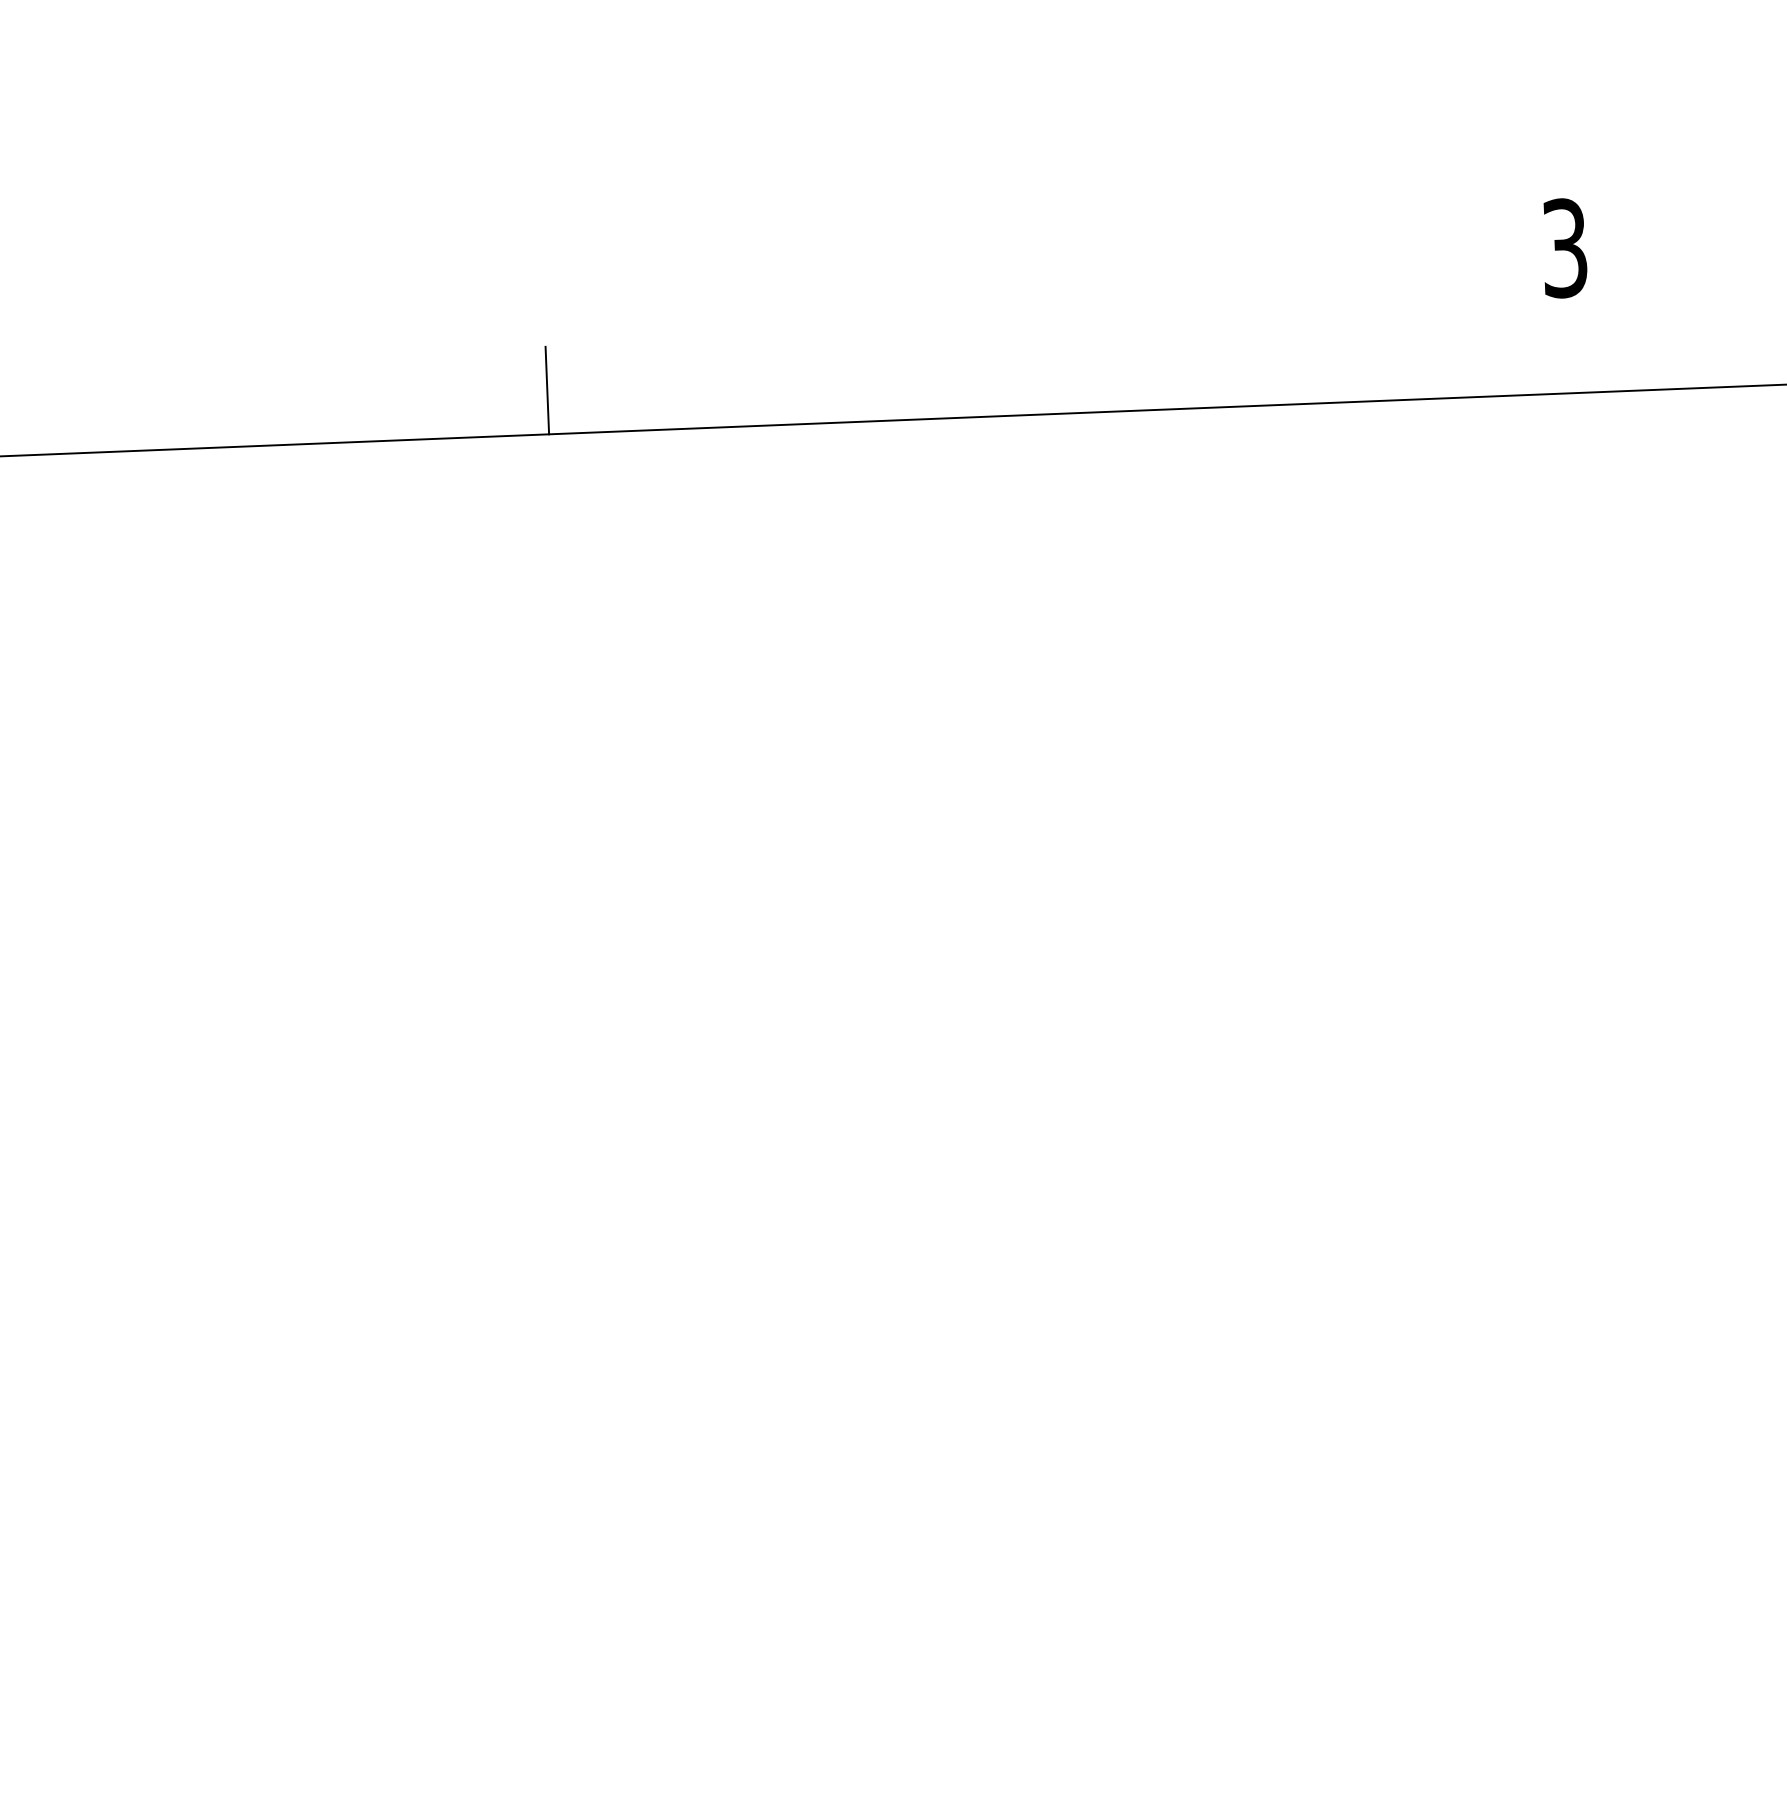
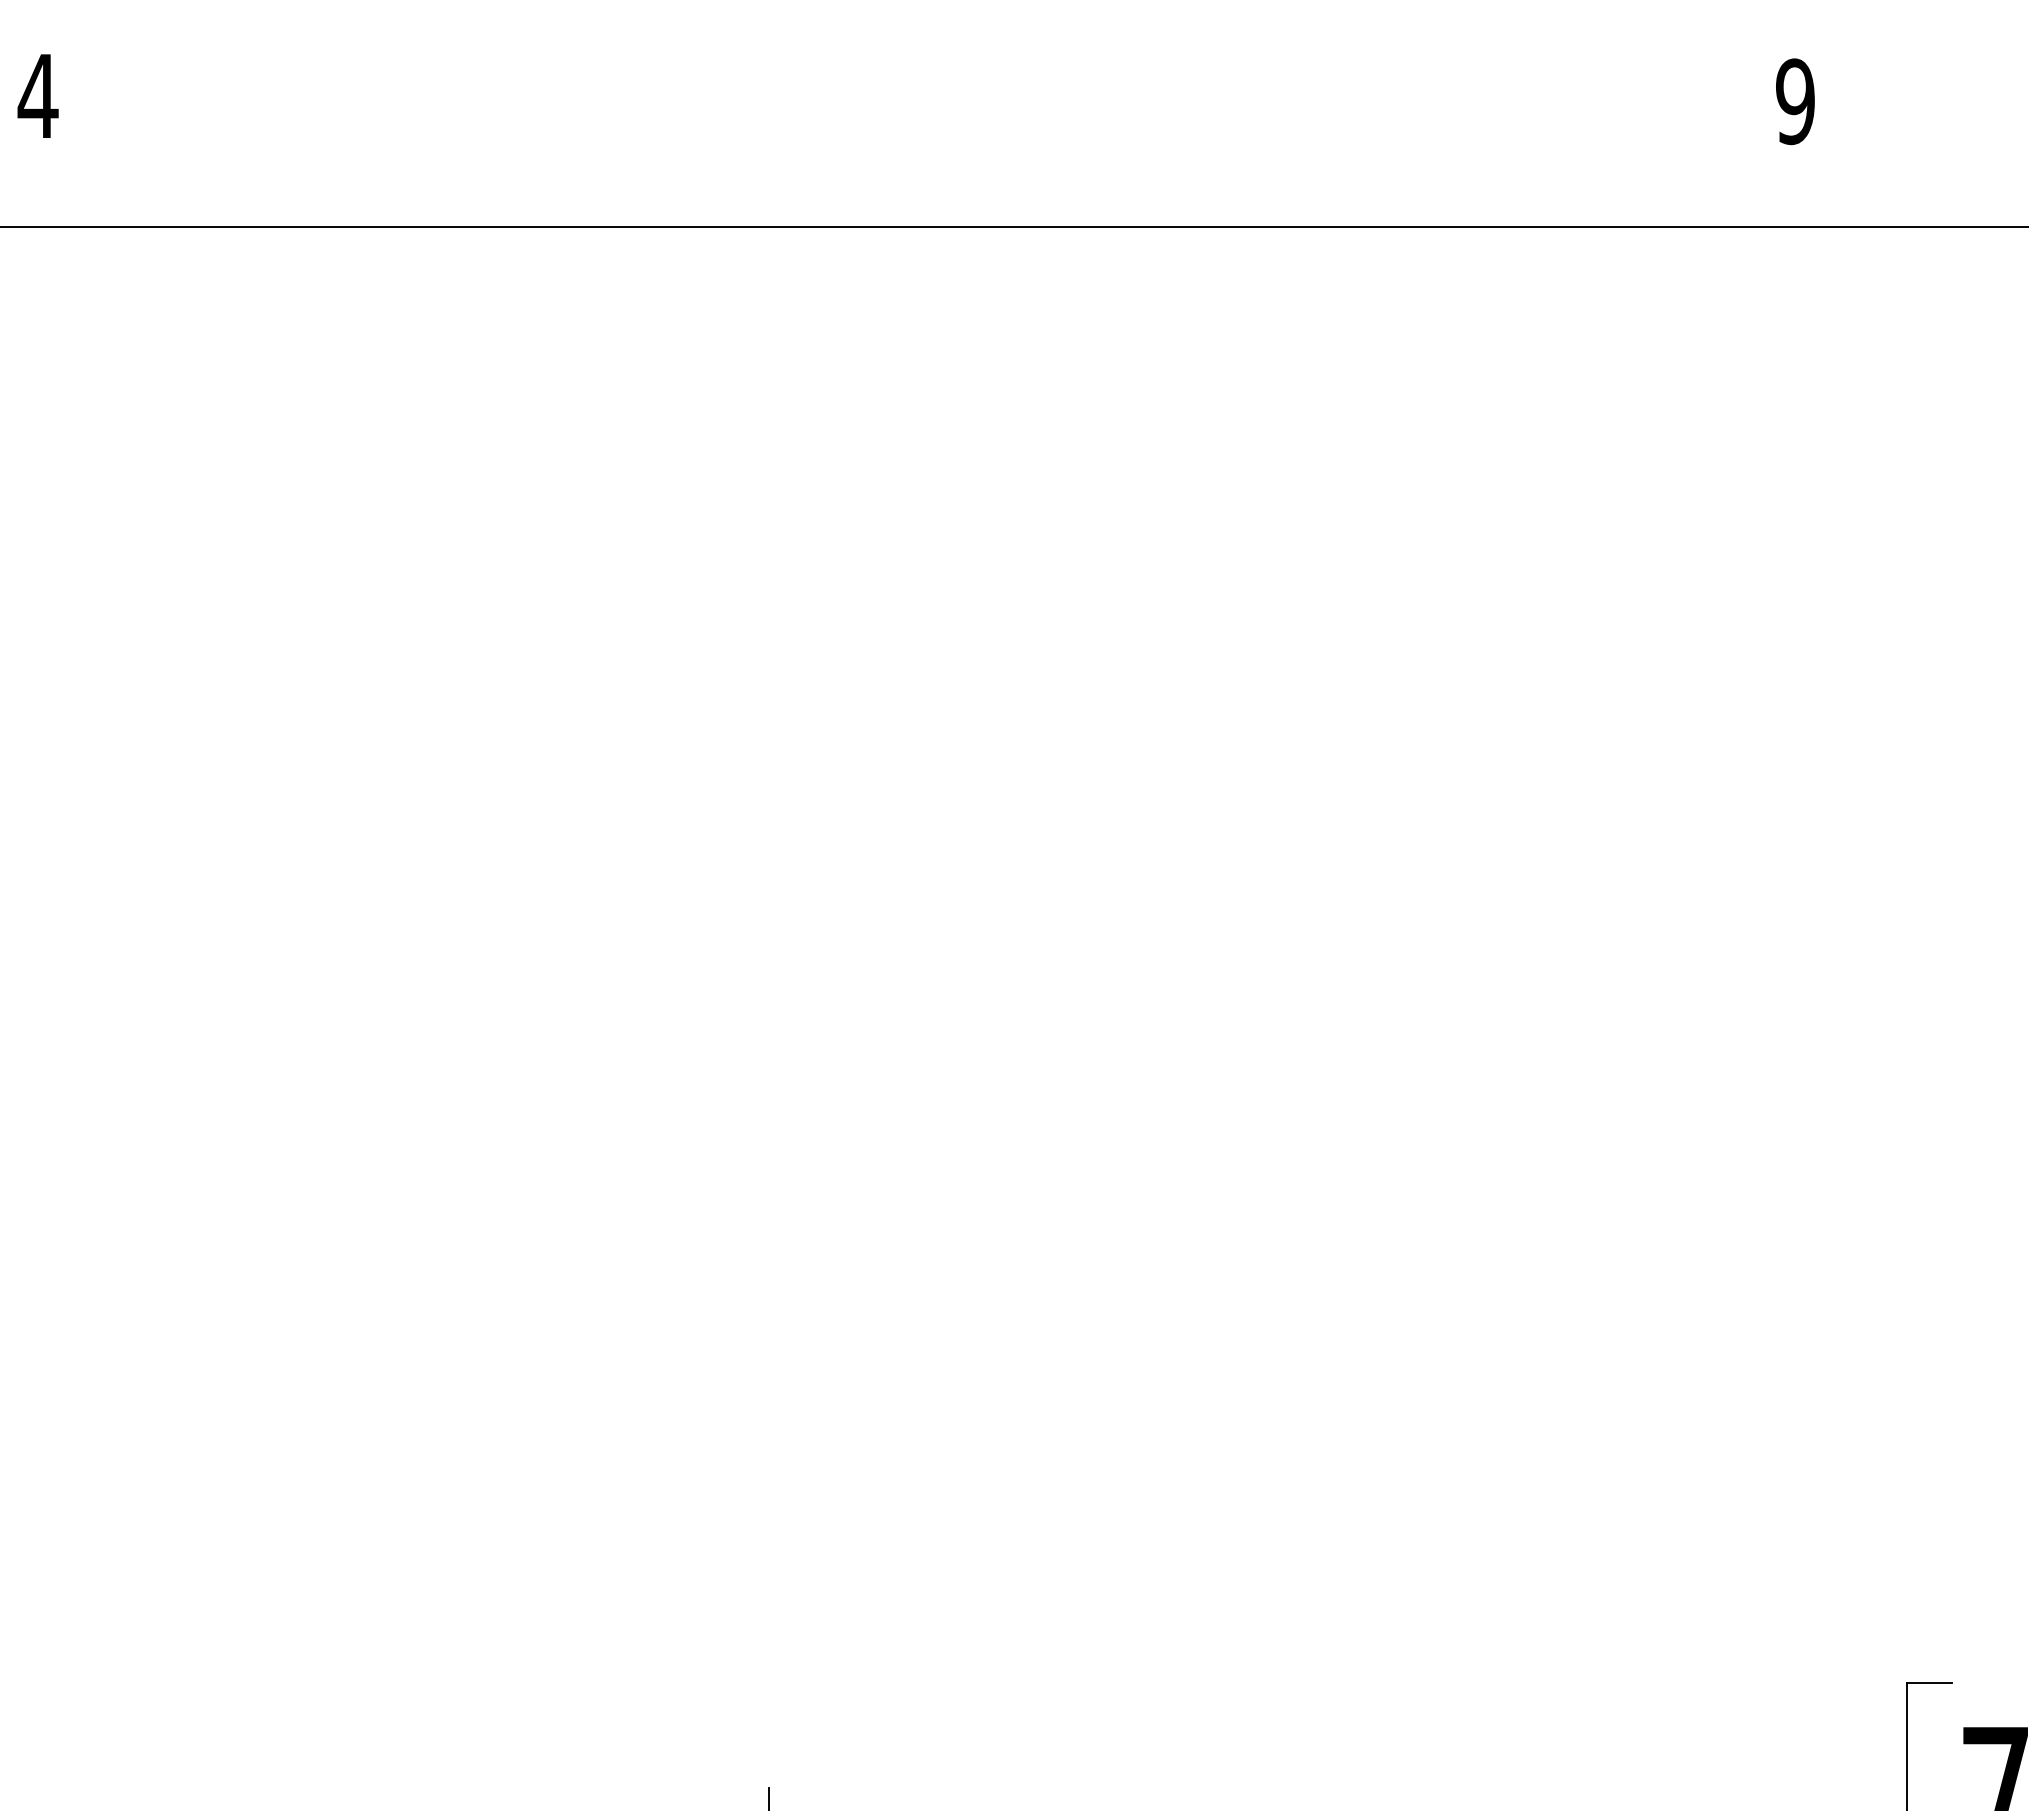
text: (1564, 248) -> (1795, 101), 3 -> 9
line: (547, 390) -> (911, 189), removed

